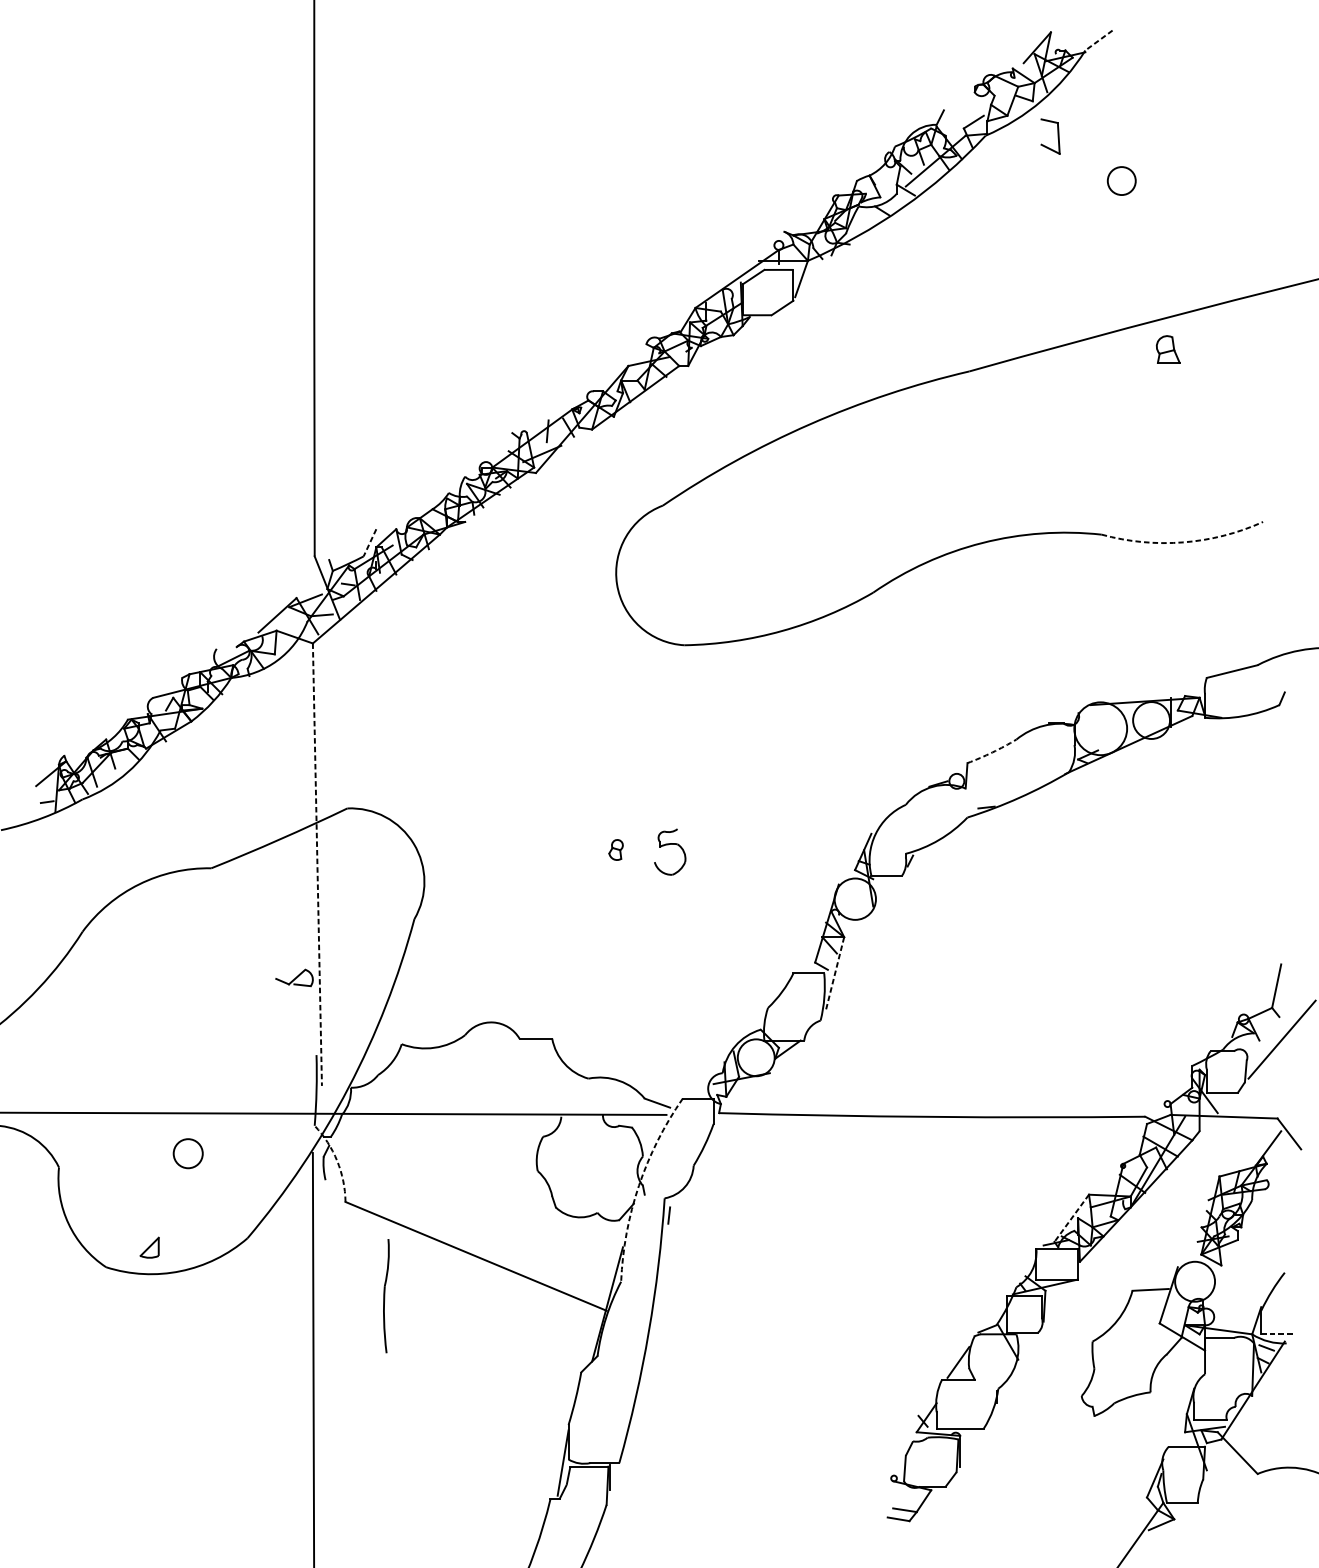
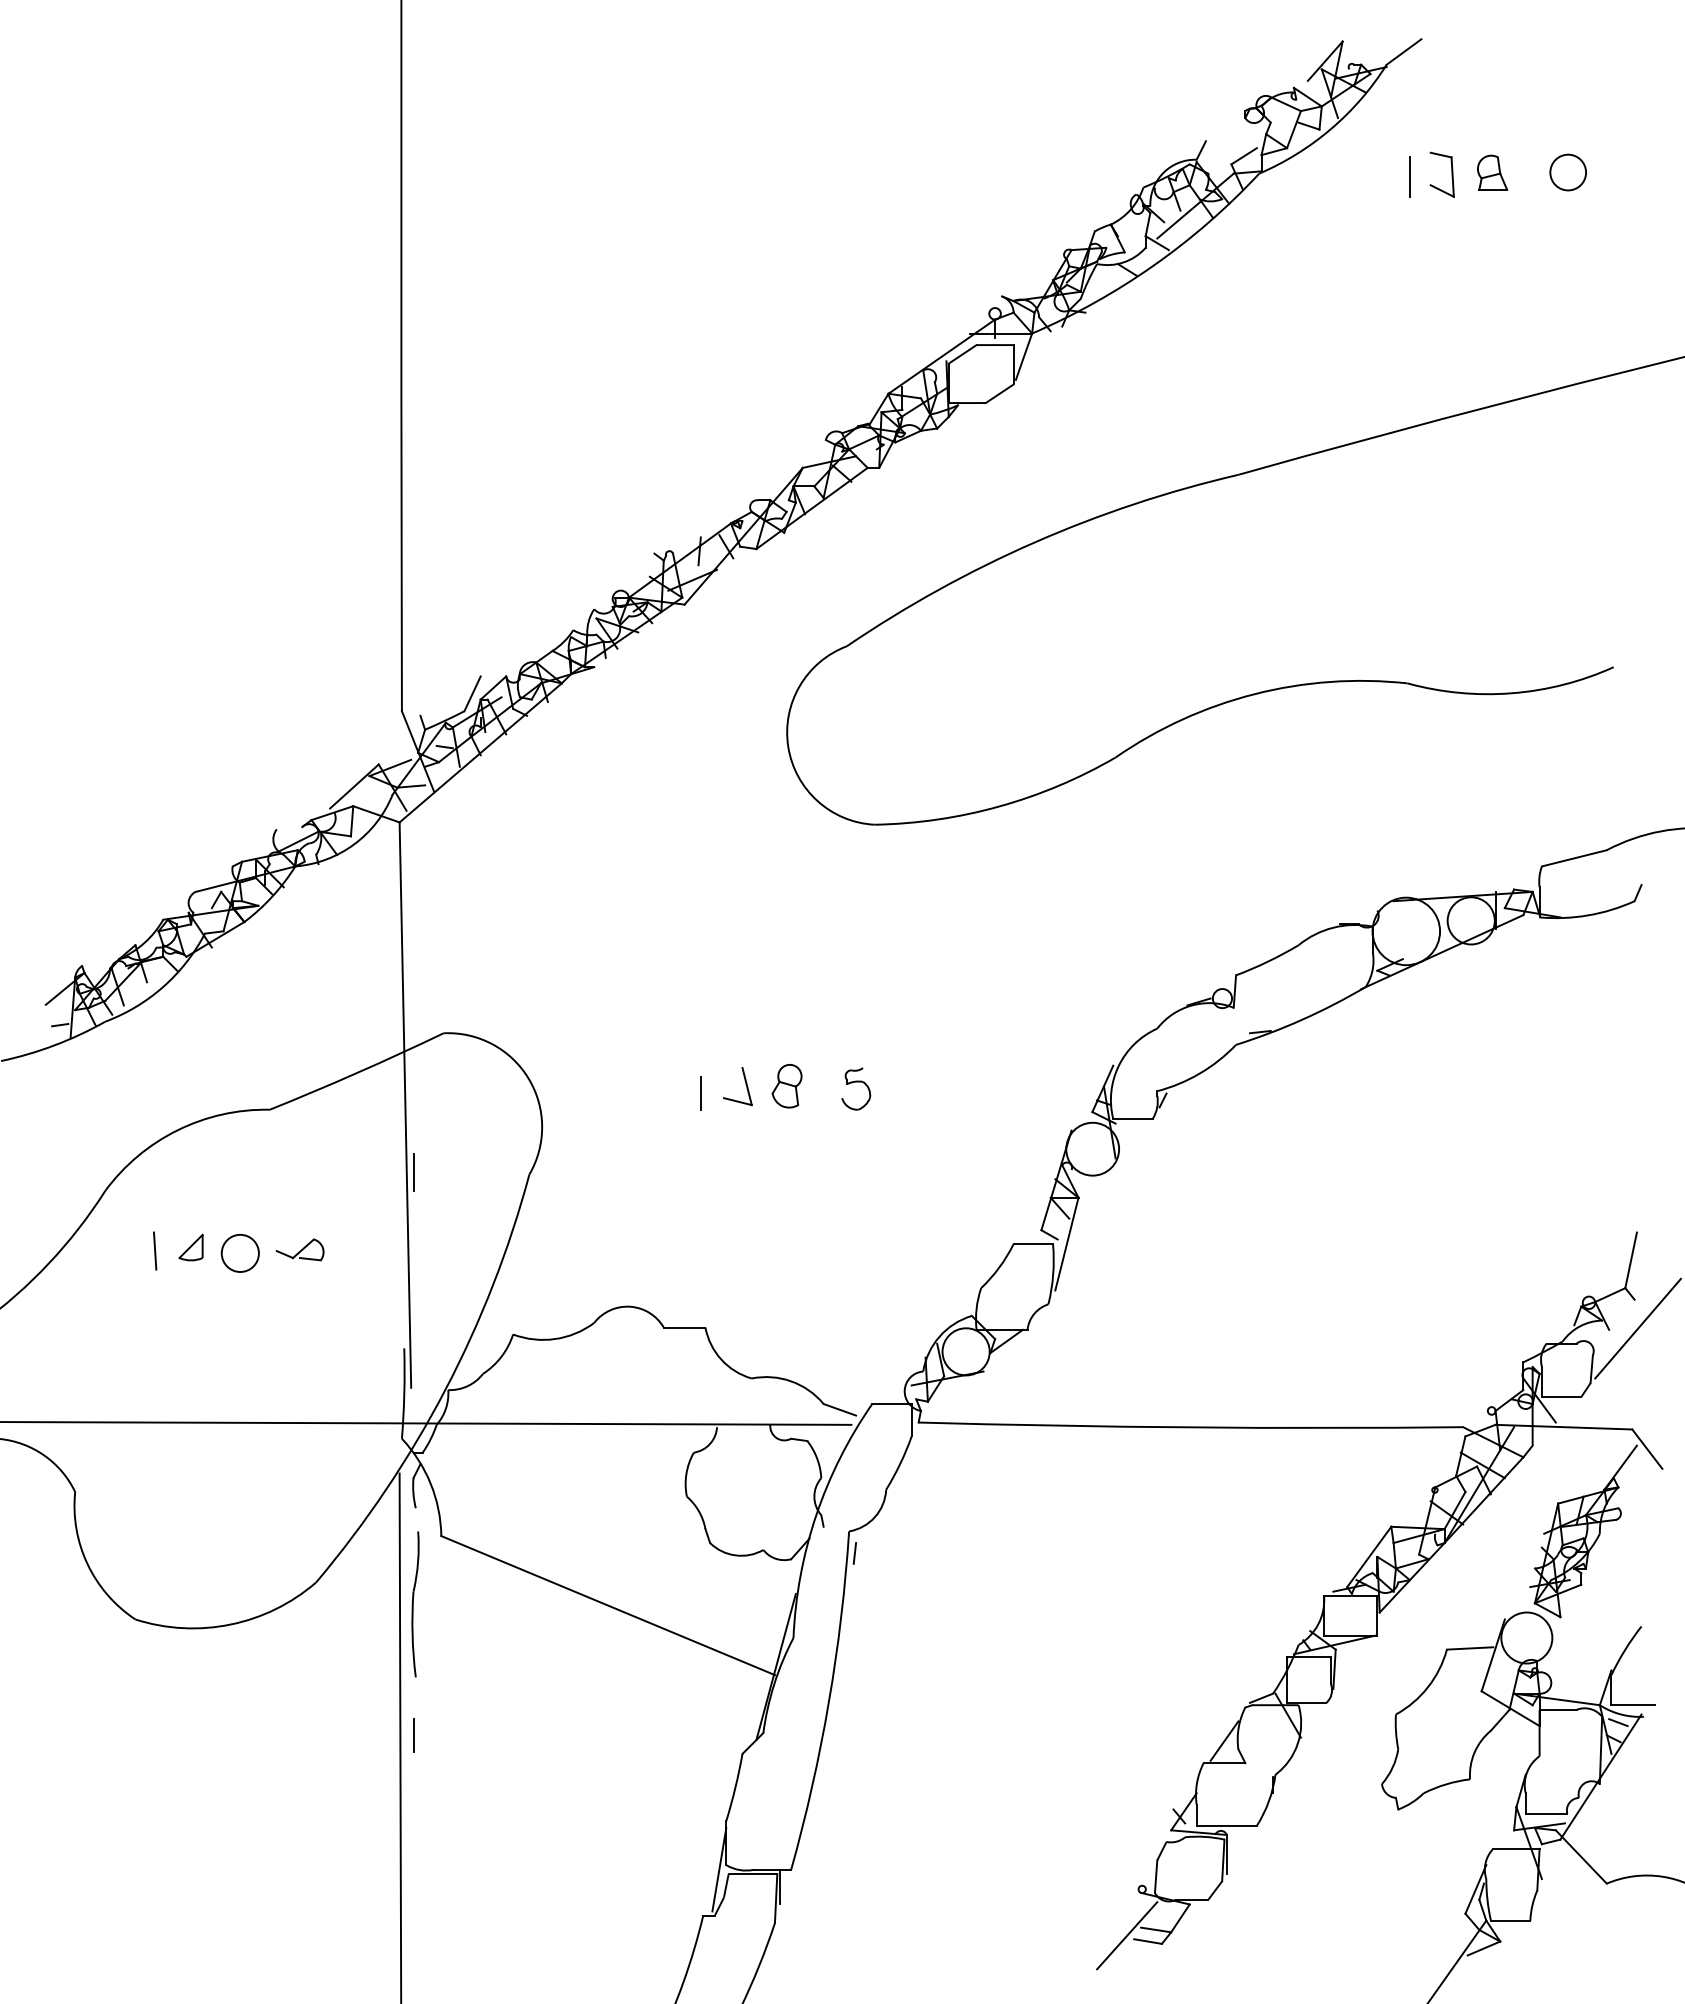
line: (1099, 40) -> (1404, 52), dashed -> solid
part: (1057, 136) -> (1451, 174), moved
line: (1103, 137) -> (1409, 176), added
circle: (1121, 181) -> (1567, 172), moved
part: (1168, 349) -> (1492, 172), moved
arc: (1183, 542) -> (1512, 693), dashed -> solid
line: (369, 543) -> (472, 694), dashed -> solid
arc: (992, 752) -> (1268, 961), dashed -> solid
part: (583, 848) -> (745, 1084), added
part: (615, 850) -> (786, 1086), size x1.67
part: (670, 851) -> (856, 1088), size x0.71
line: (548, 855) -> (700, 1093), added
line: (317, 864) -> (405, 1105), dashed -> solid
line: (323, 916) -> (413, 1171), added
line: (834, 973) -> (1066, 1244), dashed -> solid
part: (294, 977) -> (299, 1249), moved
line: (121, 978) -> (155, 1250), added
circle: (187, 1153) -> (239, 1253), moved
arc: (337, 1160) -> (430, 1483), dashed -> solid
arc: (639, 1185) -> (816, 1515), dashed -> solid
line: (1071, 1218) -> (1369, 1557), dashed -> solid
part: (149, 1247) -> (190, 1247), moved
part: (386, 1296) -> (415, 1604), moved
line: (1278, 1334) -> (1633, 1705), dashed -> solid
line: (323, 1358) -> (413, 1735), added
line: (882, 1514) -> (1127, 1935), added

